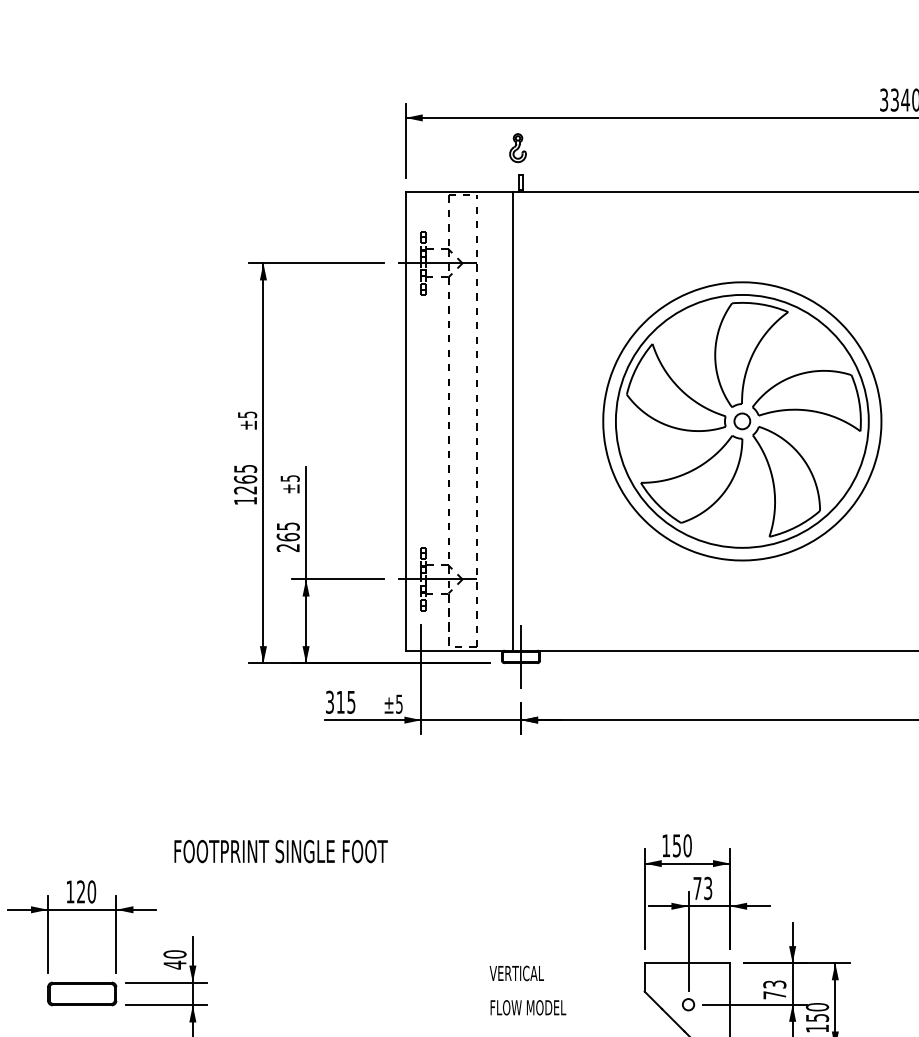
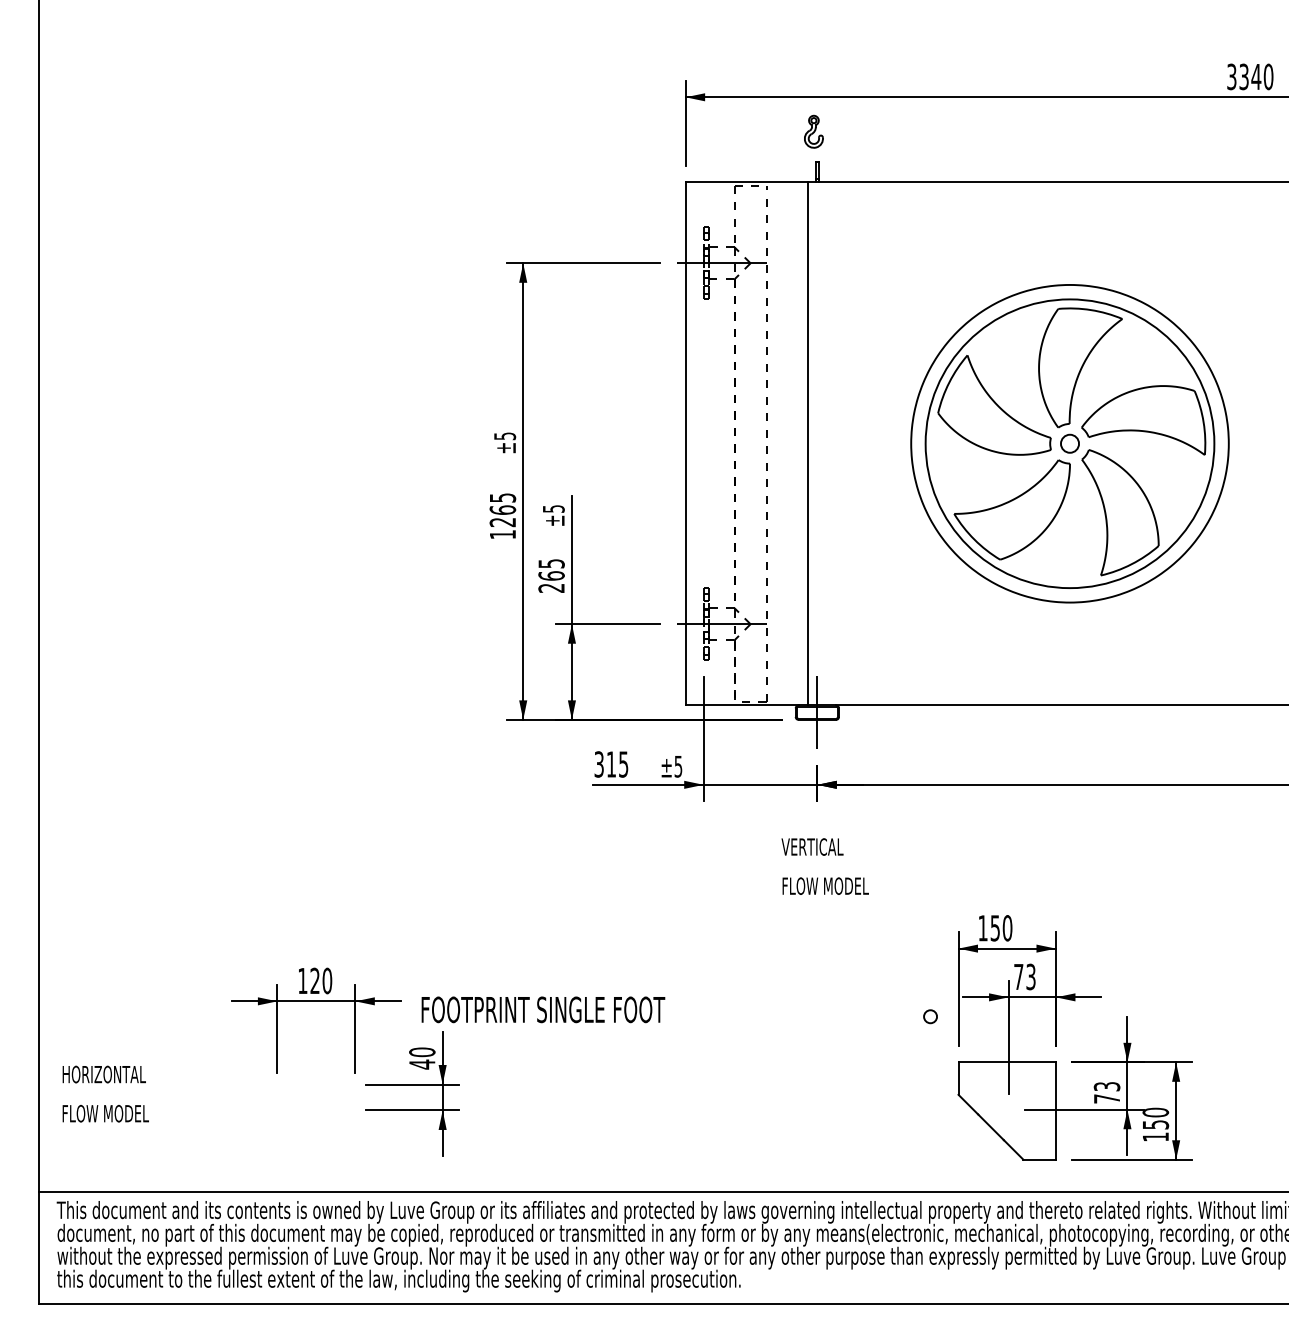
text: (281, 851) -> (543, 1009), moved
text: (527, 990) -> (824, 866), moved
part: (82, 994) -> (316, 1097), removed
circle: (688, 1004) -> (930, 1016), moved

